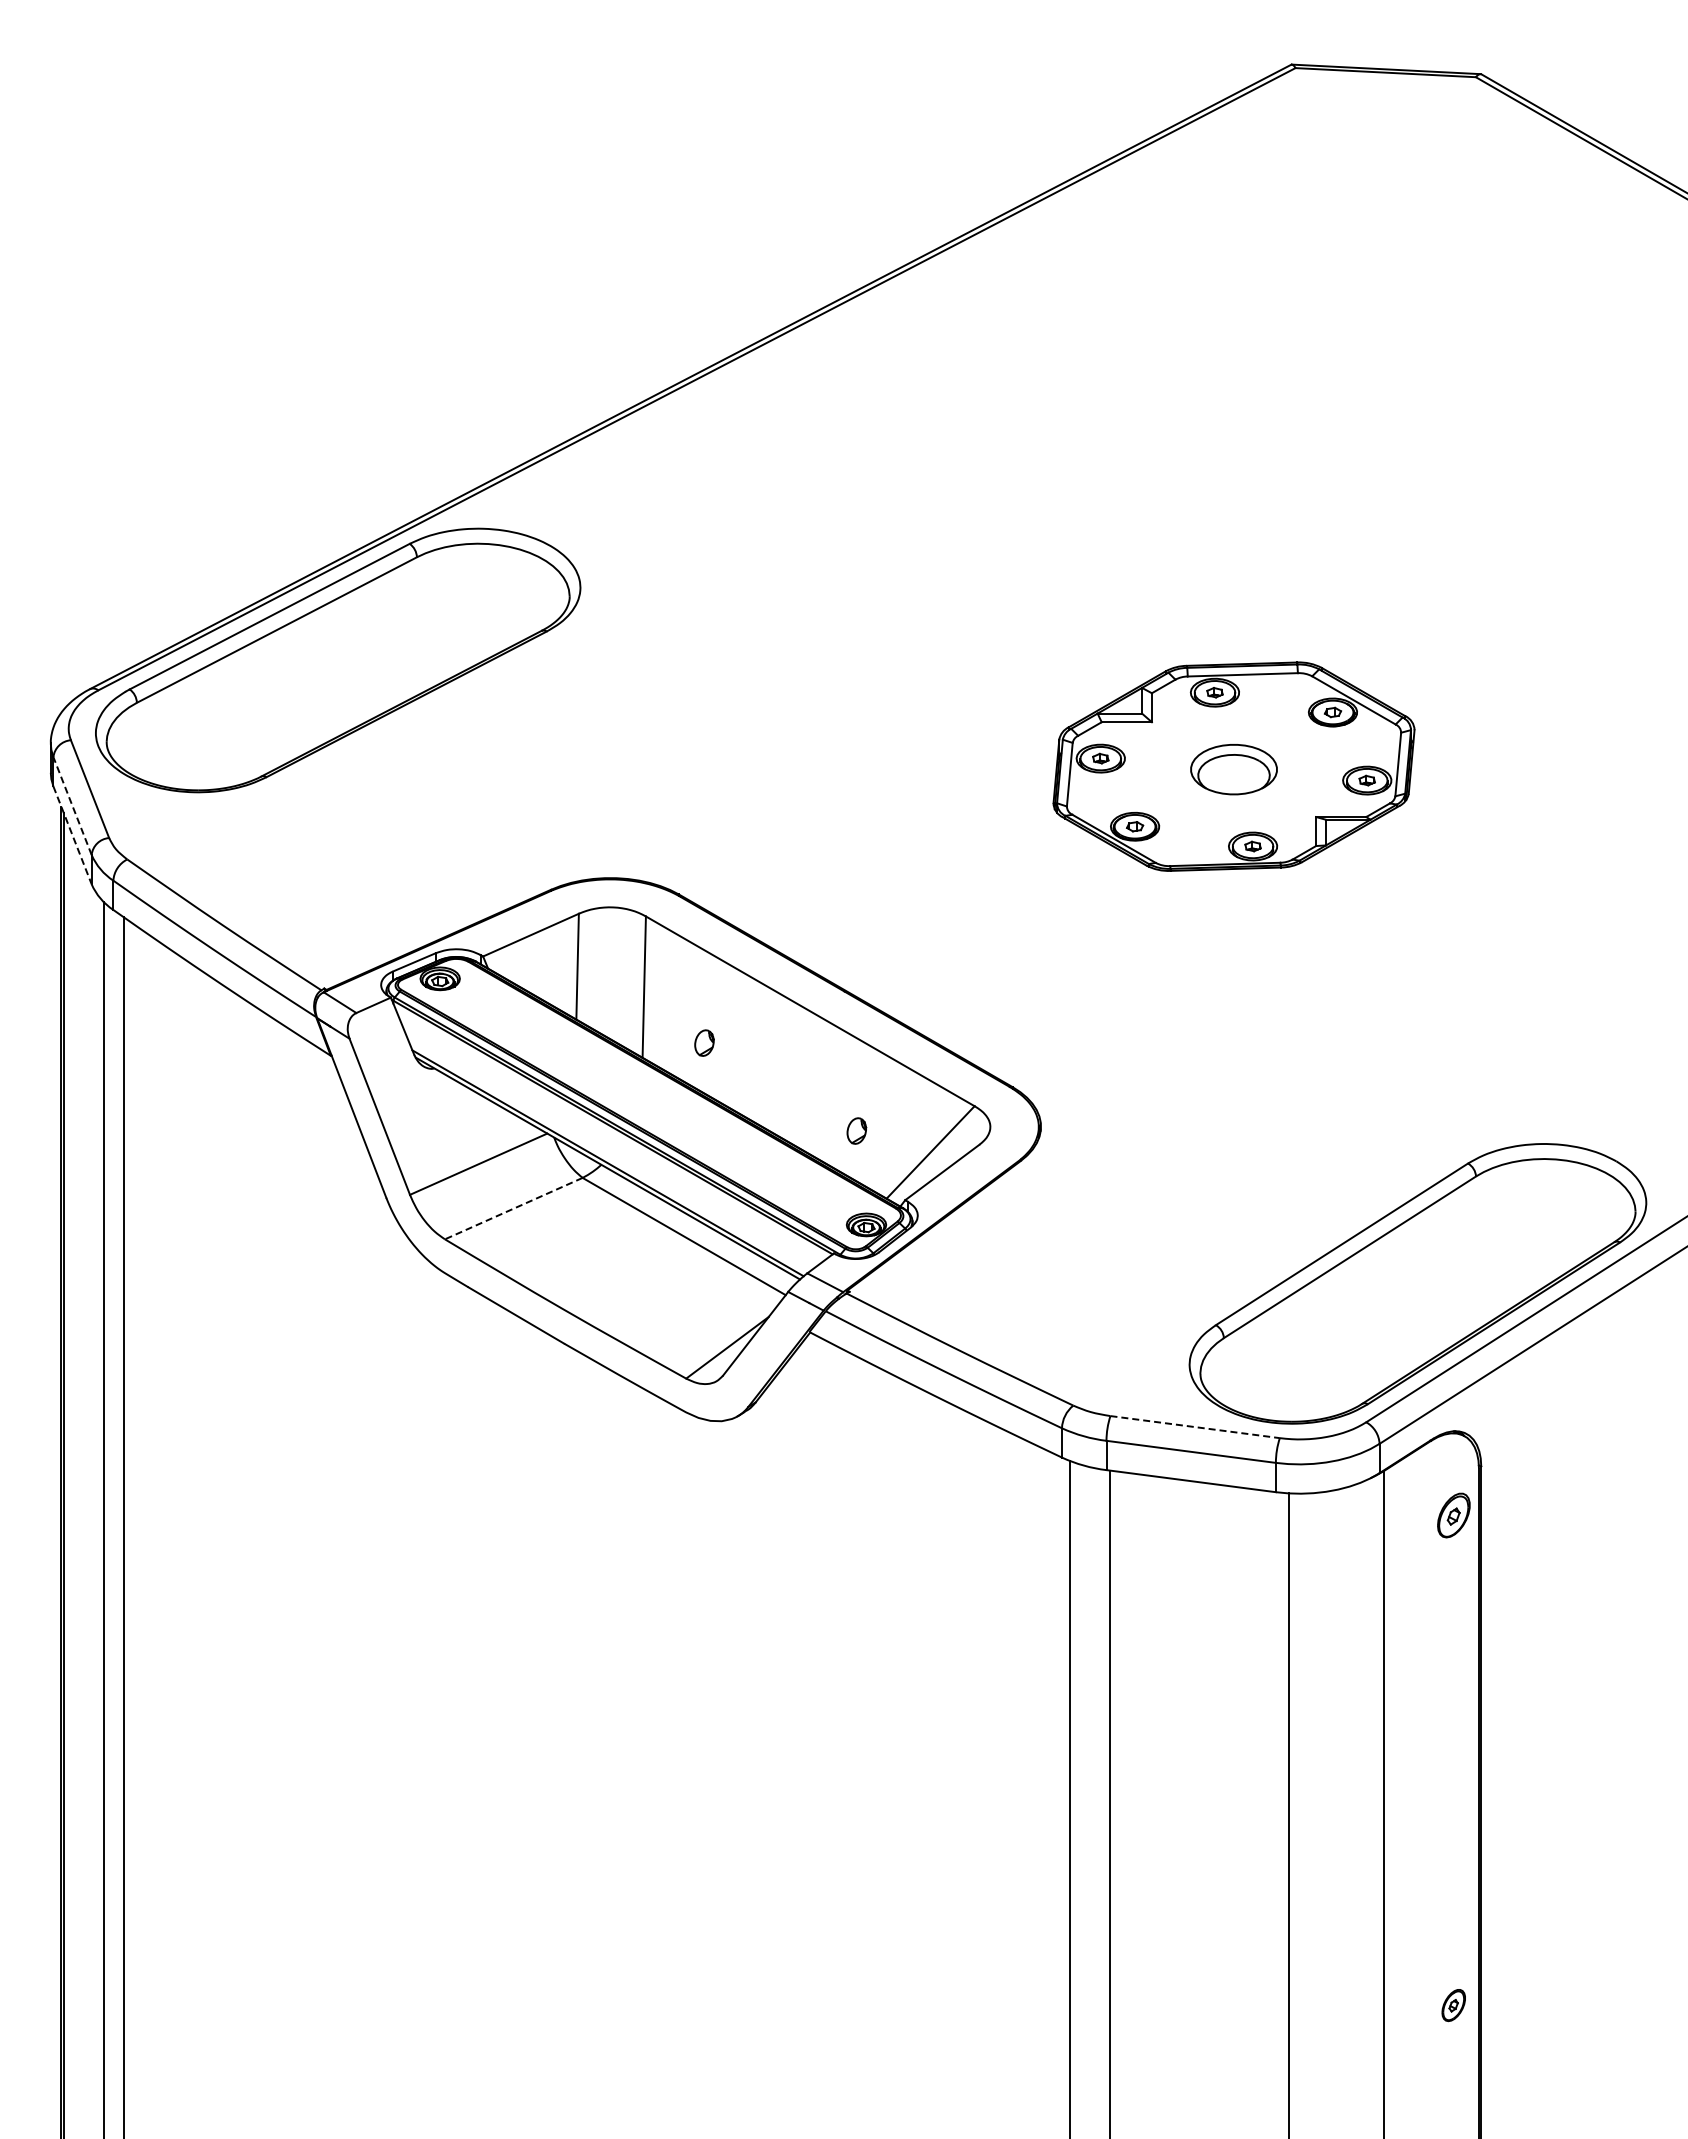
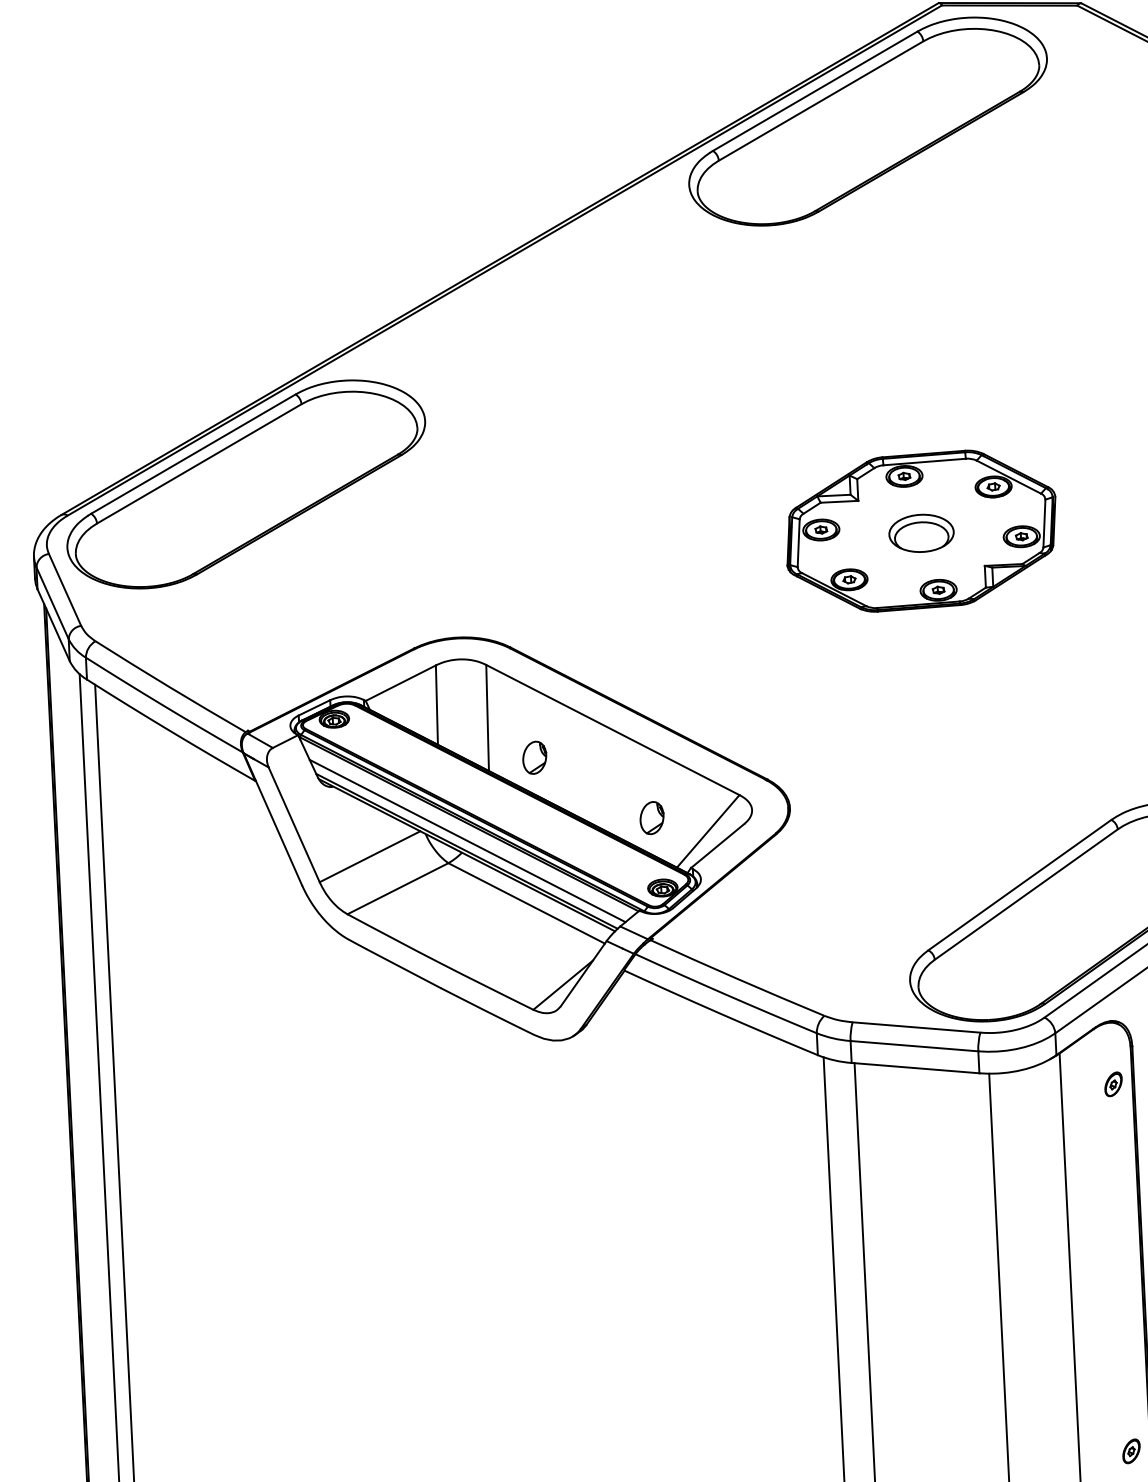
part: (1189, 217) -> (867, 121), added
line: (72, 805) -> (52, 602), dashed -> solid
line: (72, 835) -> (53, 625), dashed -> solid
part: (704, 1042) -> (534, 757), size x1.67
part: (856, 1130) -> (651, 817), size x1.67
line: (609, 1149) -> (467, 840), added
line: (513, 1208) -> (397, 888), dashed -> solid
line: (1195, 1427) -> (916, 1027), dashed -> solid
part: (1453, 1515) -> (1113, 1084), size x0.71

